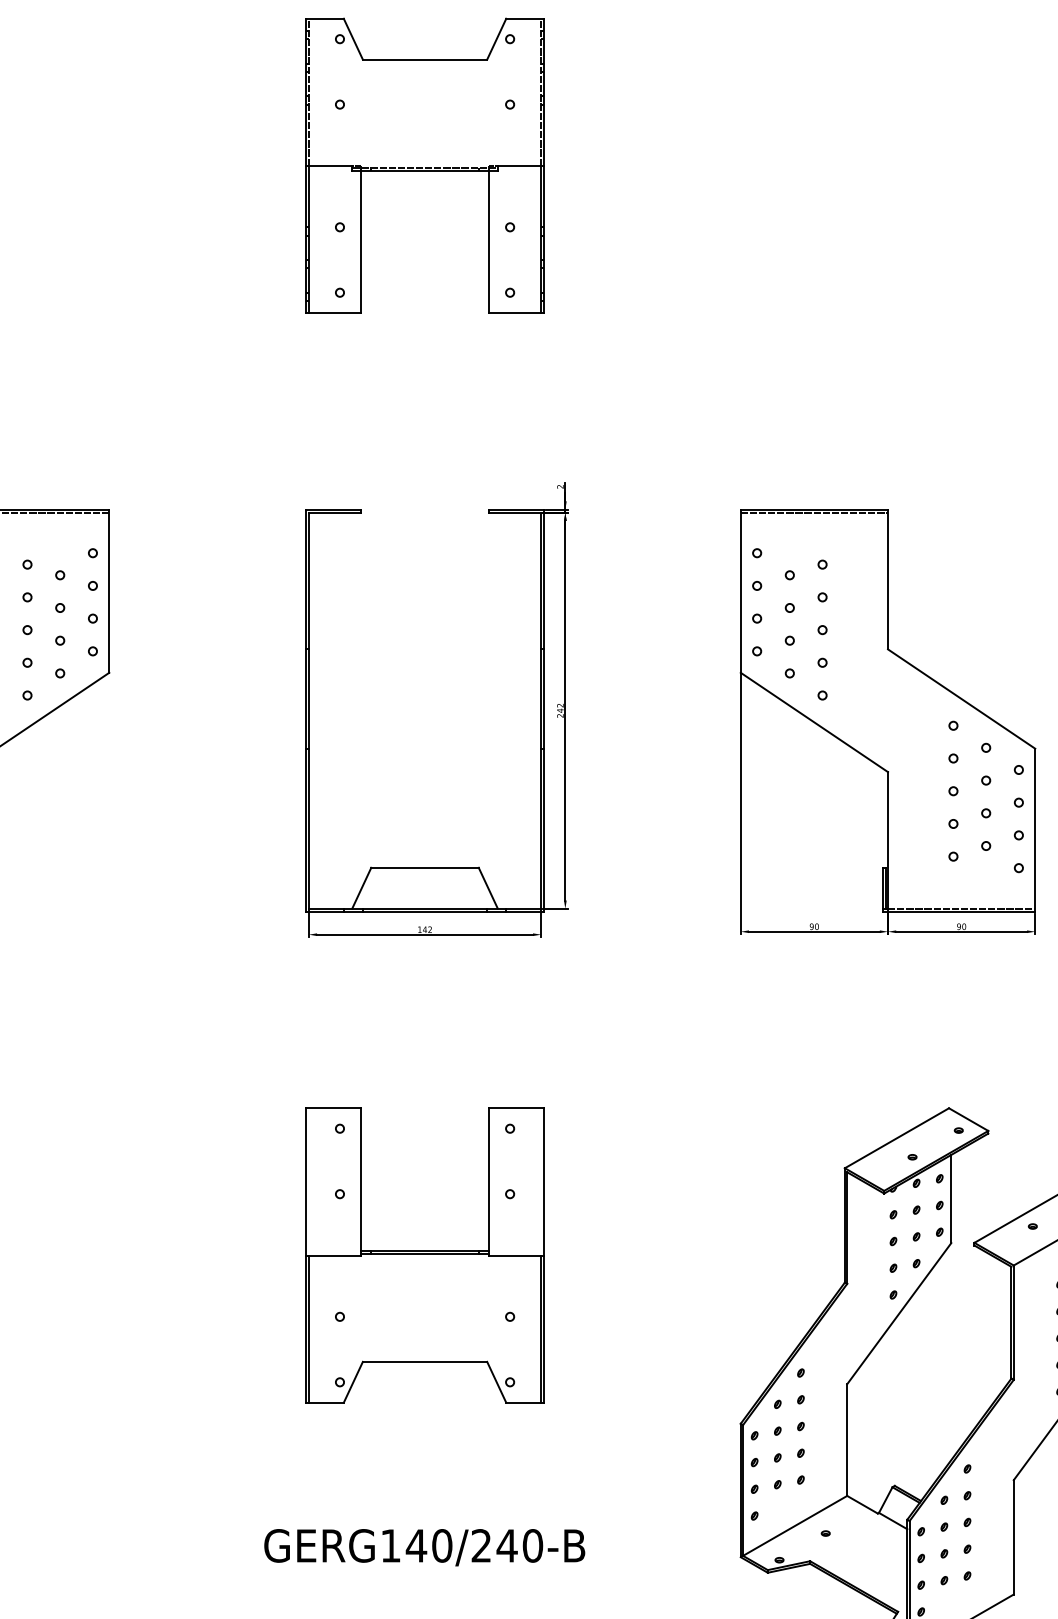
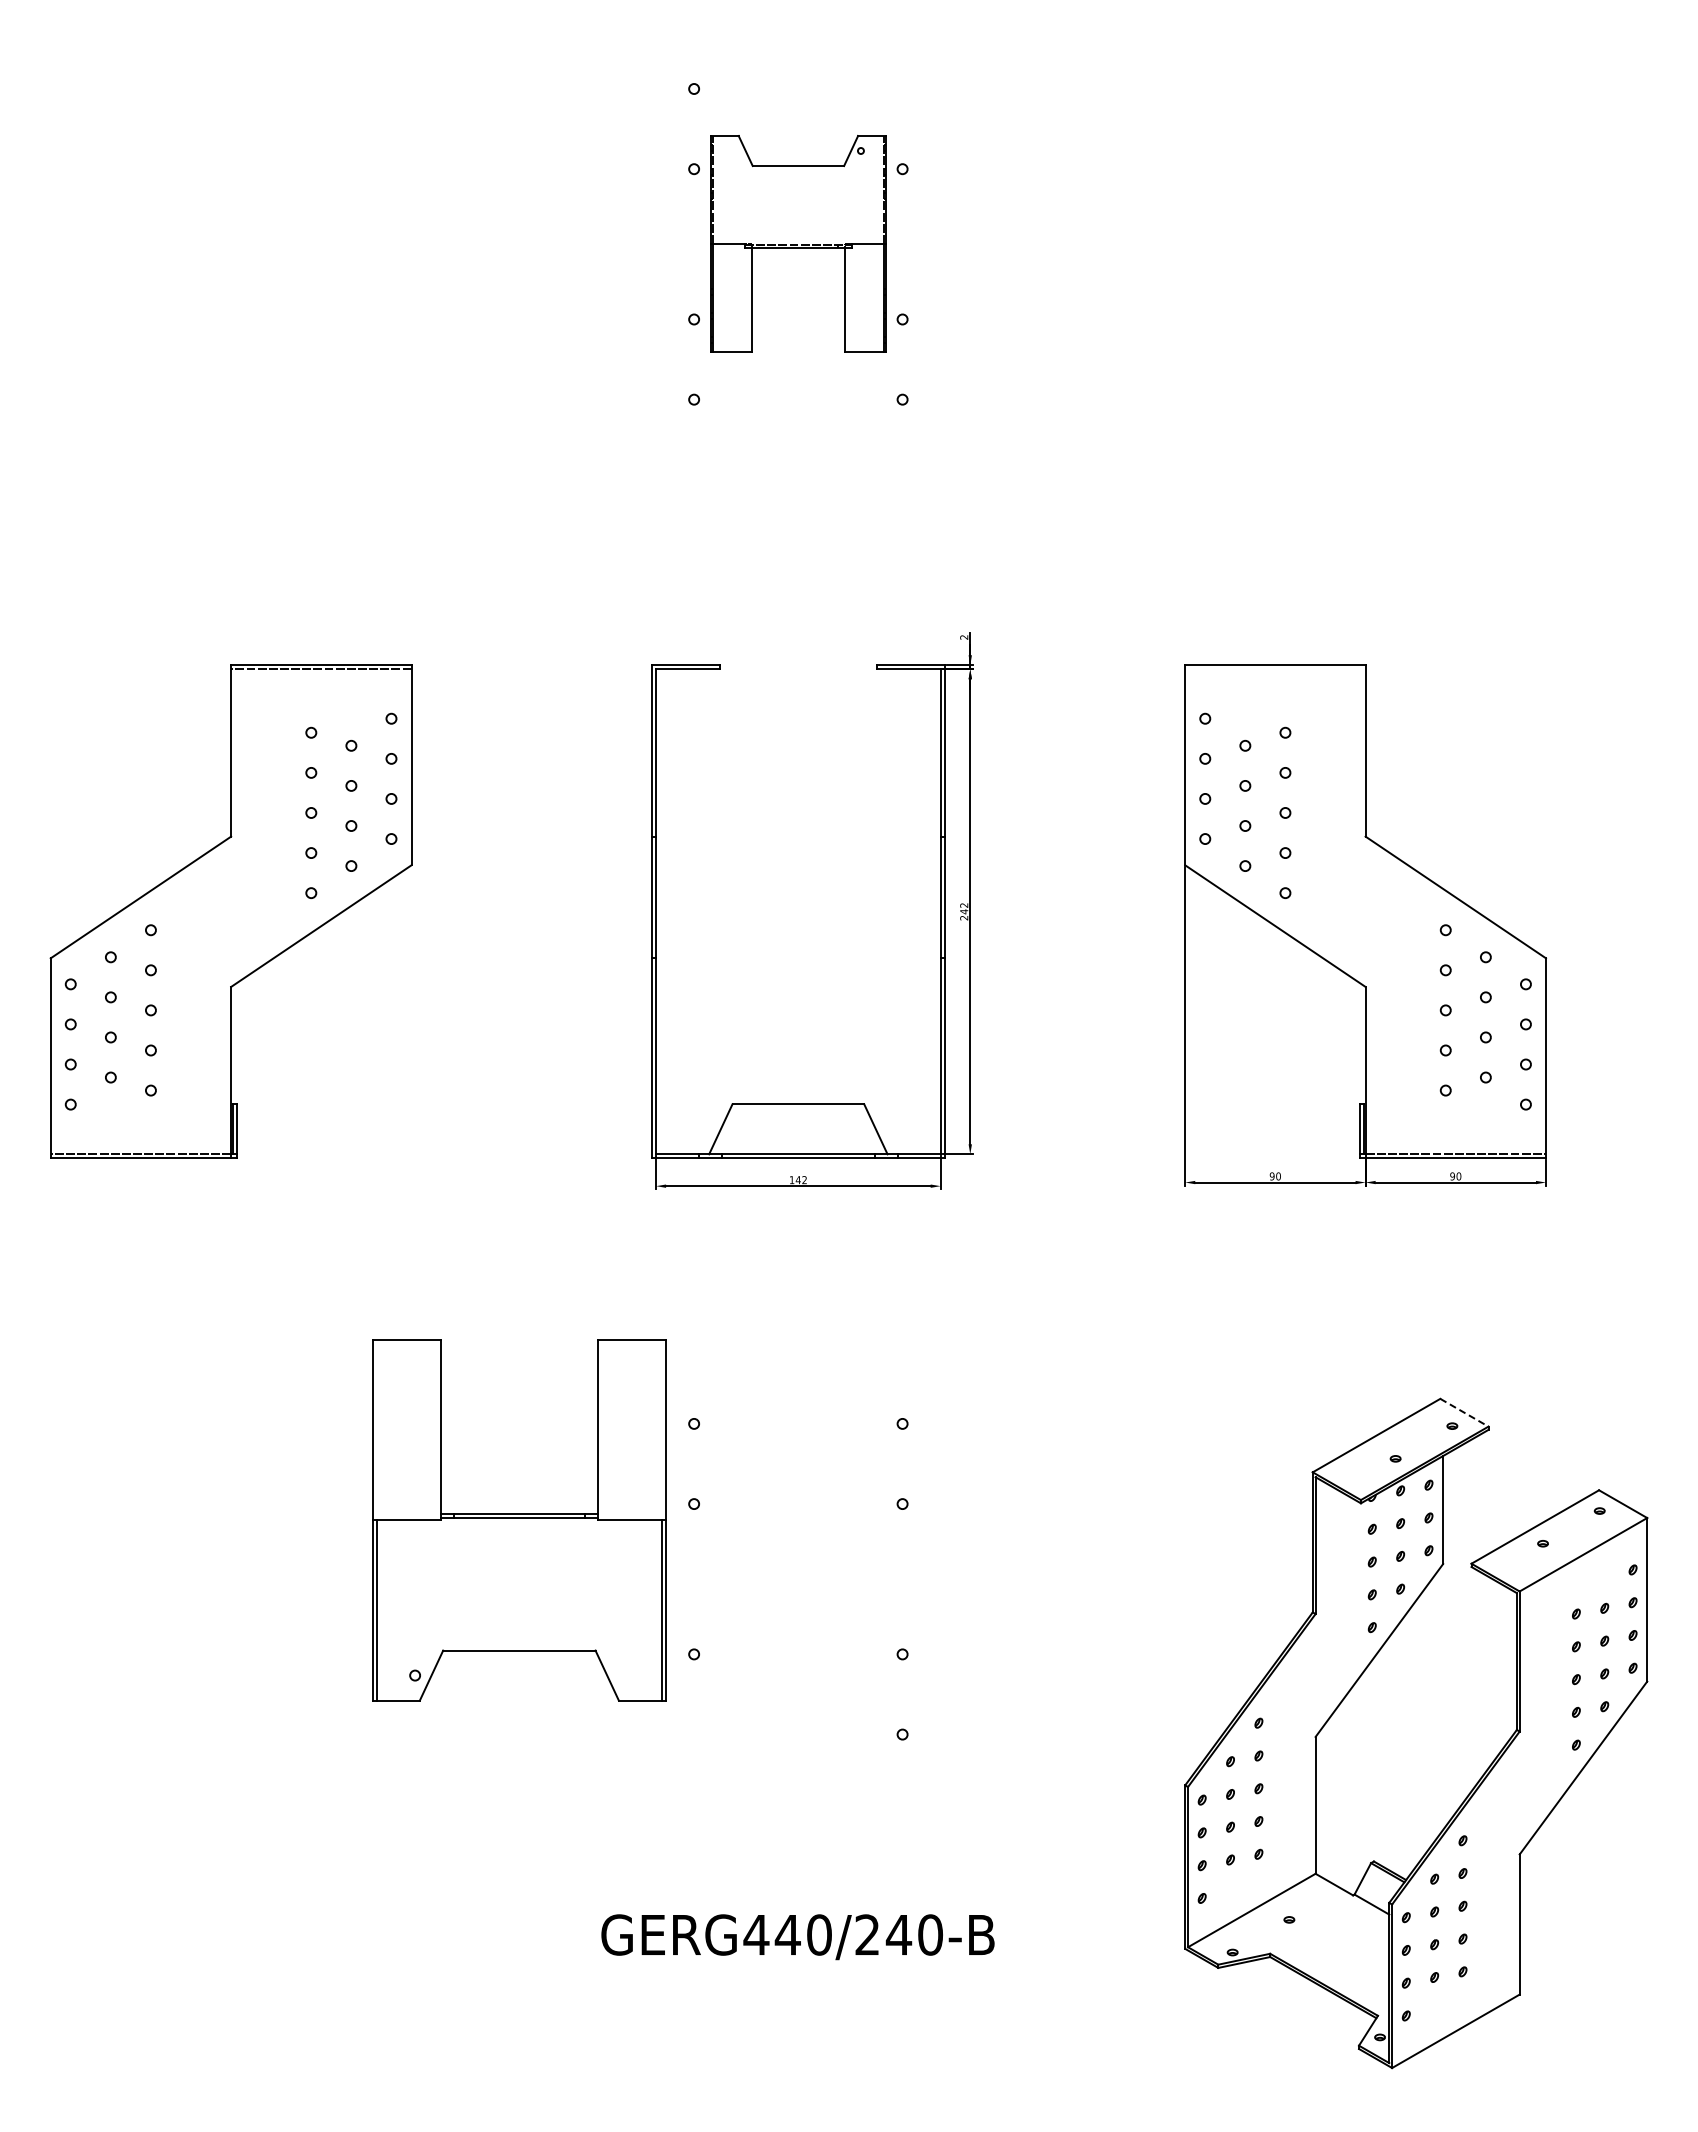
part: (425, 165) -> (798, 243), size x0.6
line: (814, 512) -> (1275, 669), removed
line: (968, 1119) -> (1464, 1412), solid -> dashed
part: (425, 1255) -> (519, 1520), moved
text: (390, 1545) -> (756, 1934), GERG140/240-B -> GERG440/240-B

